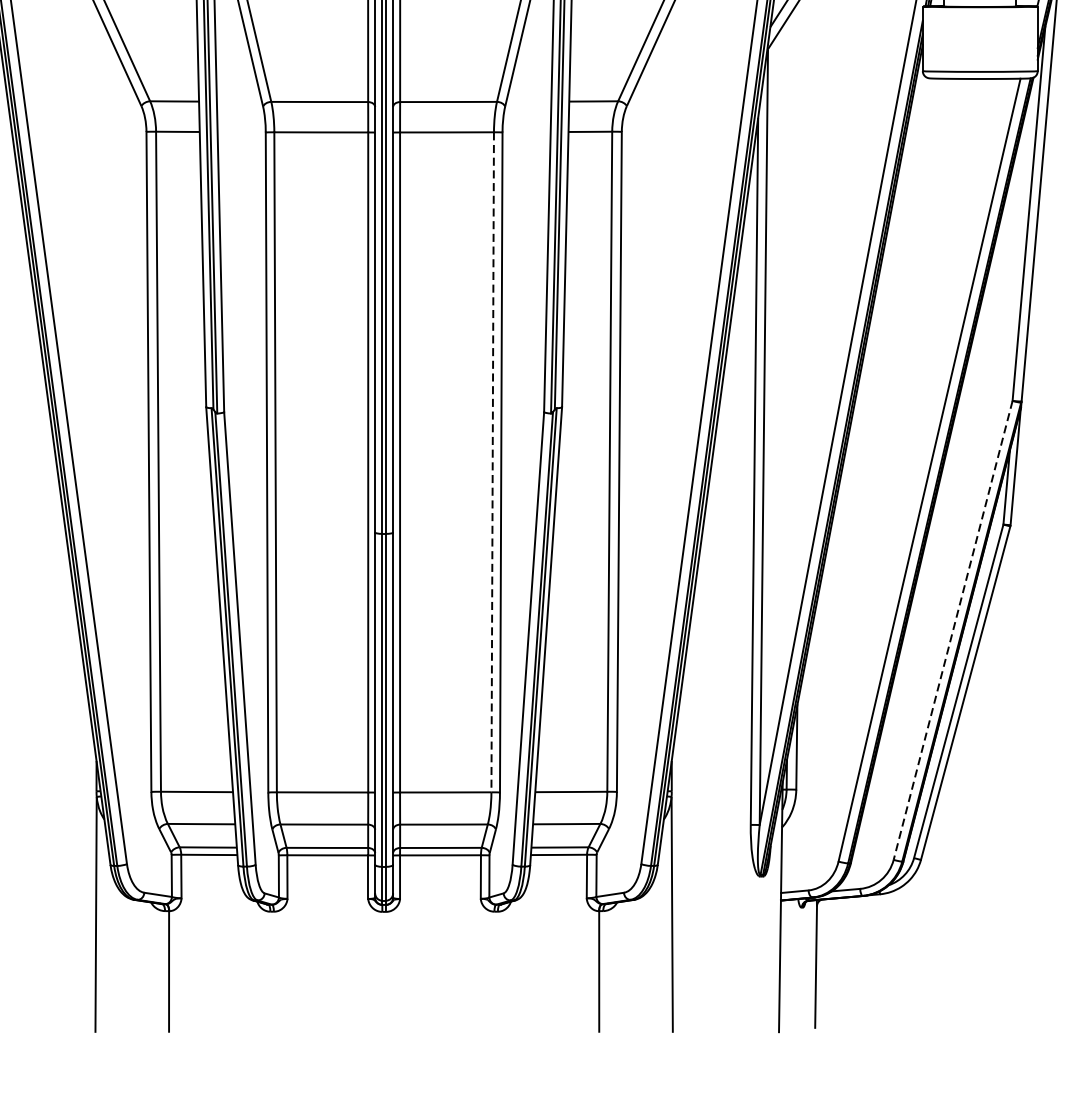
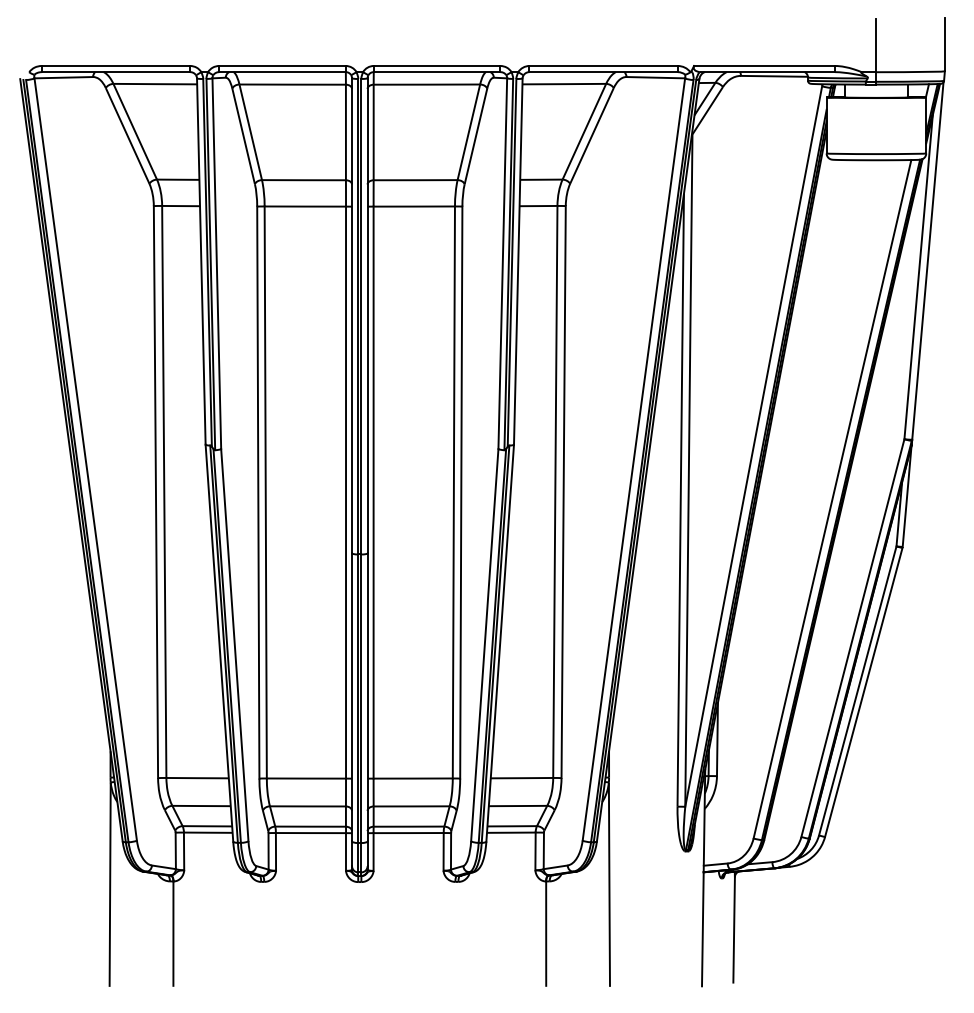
line: (492, 462) -> (453, 492), dashed -> solid
line: (952, 630) -> (852, 638), dashed -> solid

